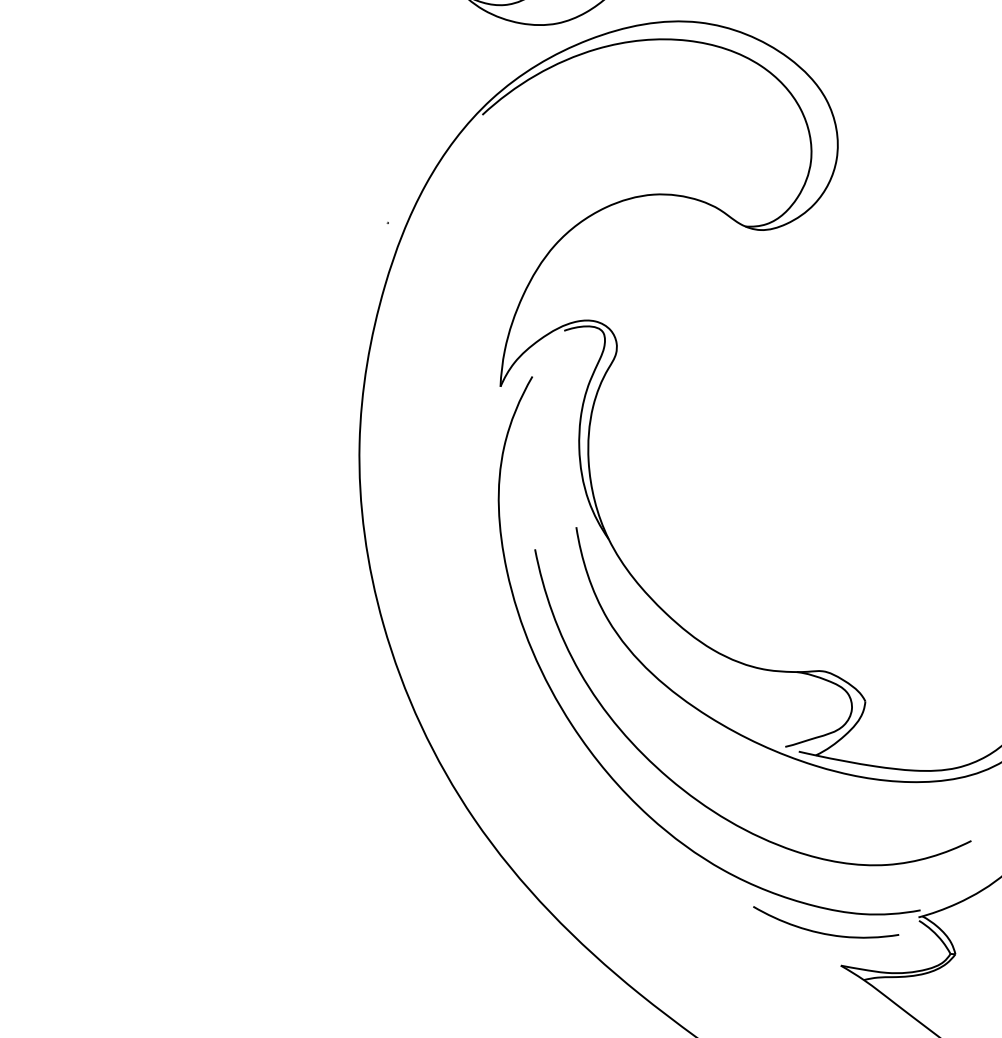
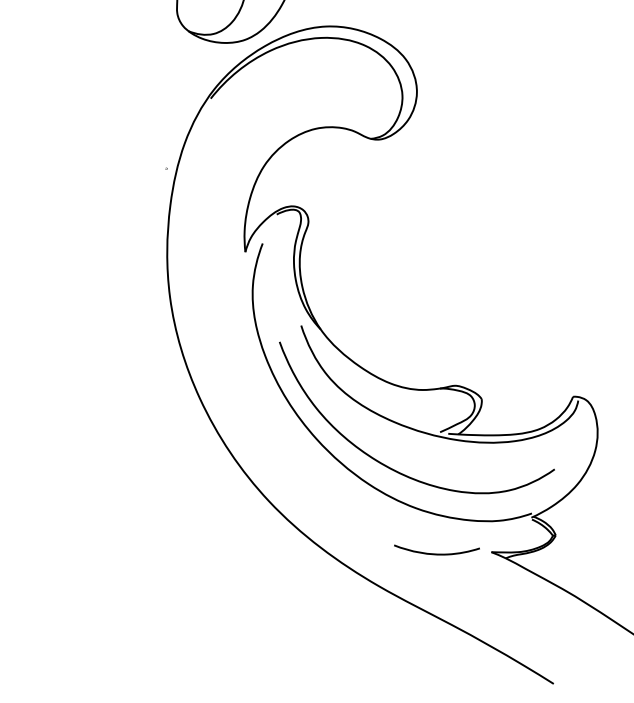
curve: (823, 931) -> (436, 553), moved

